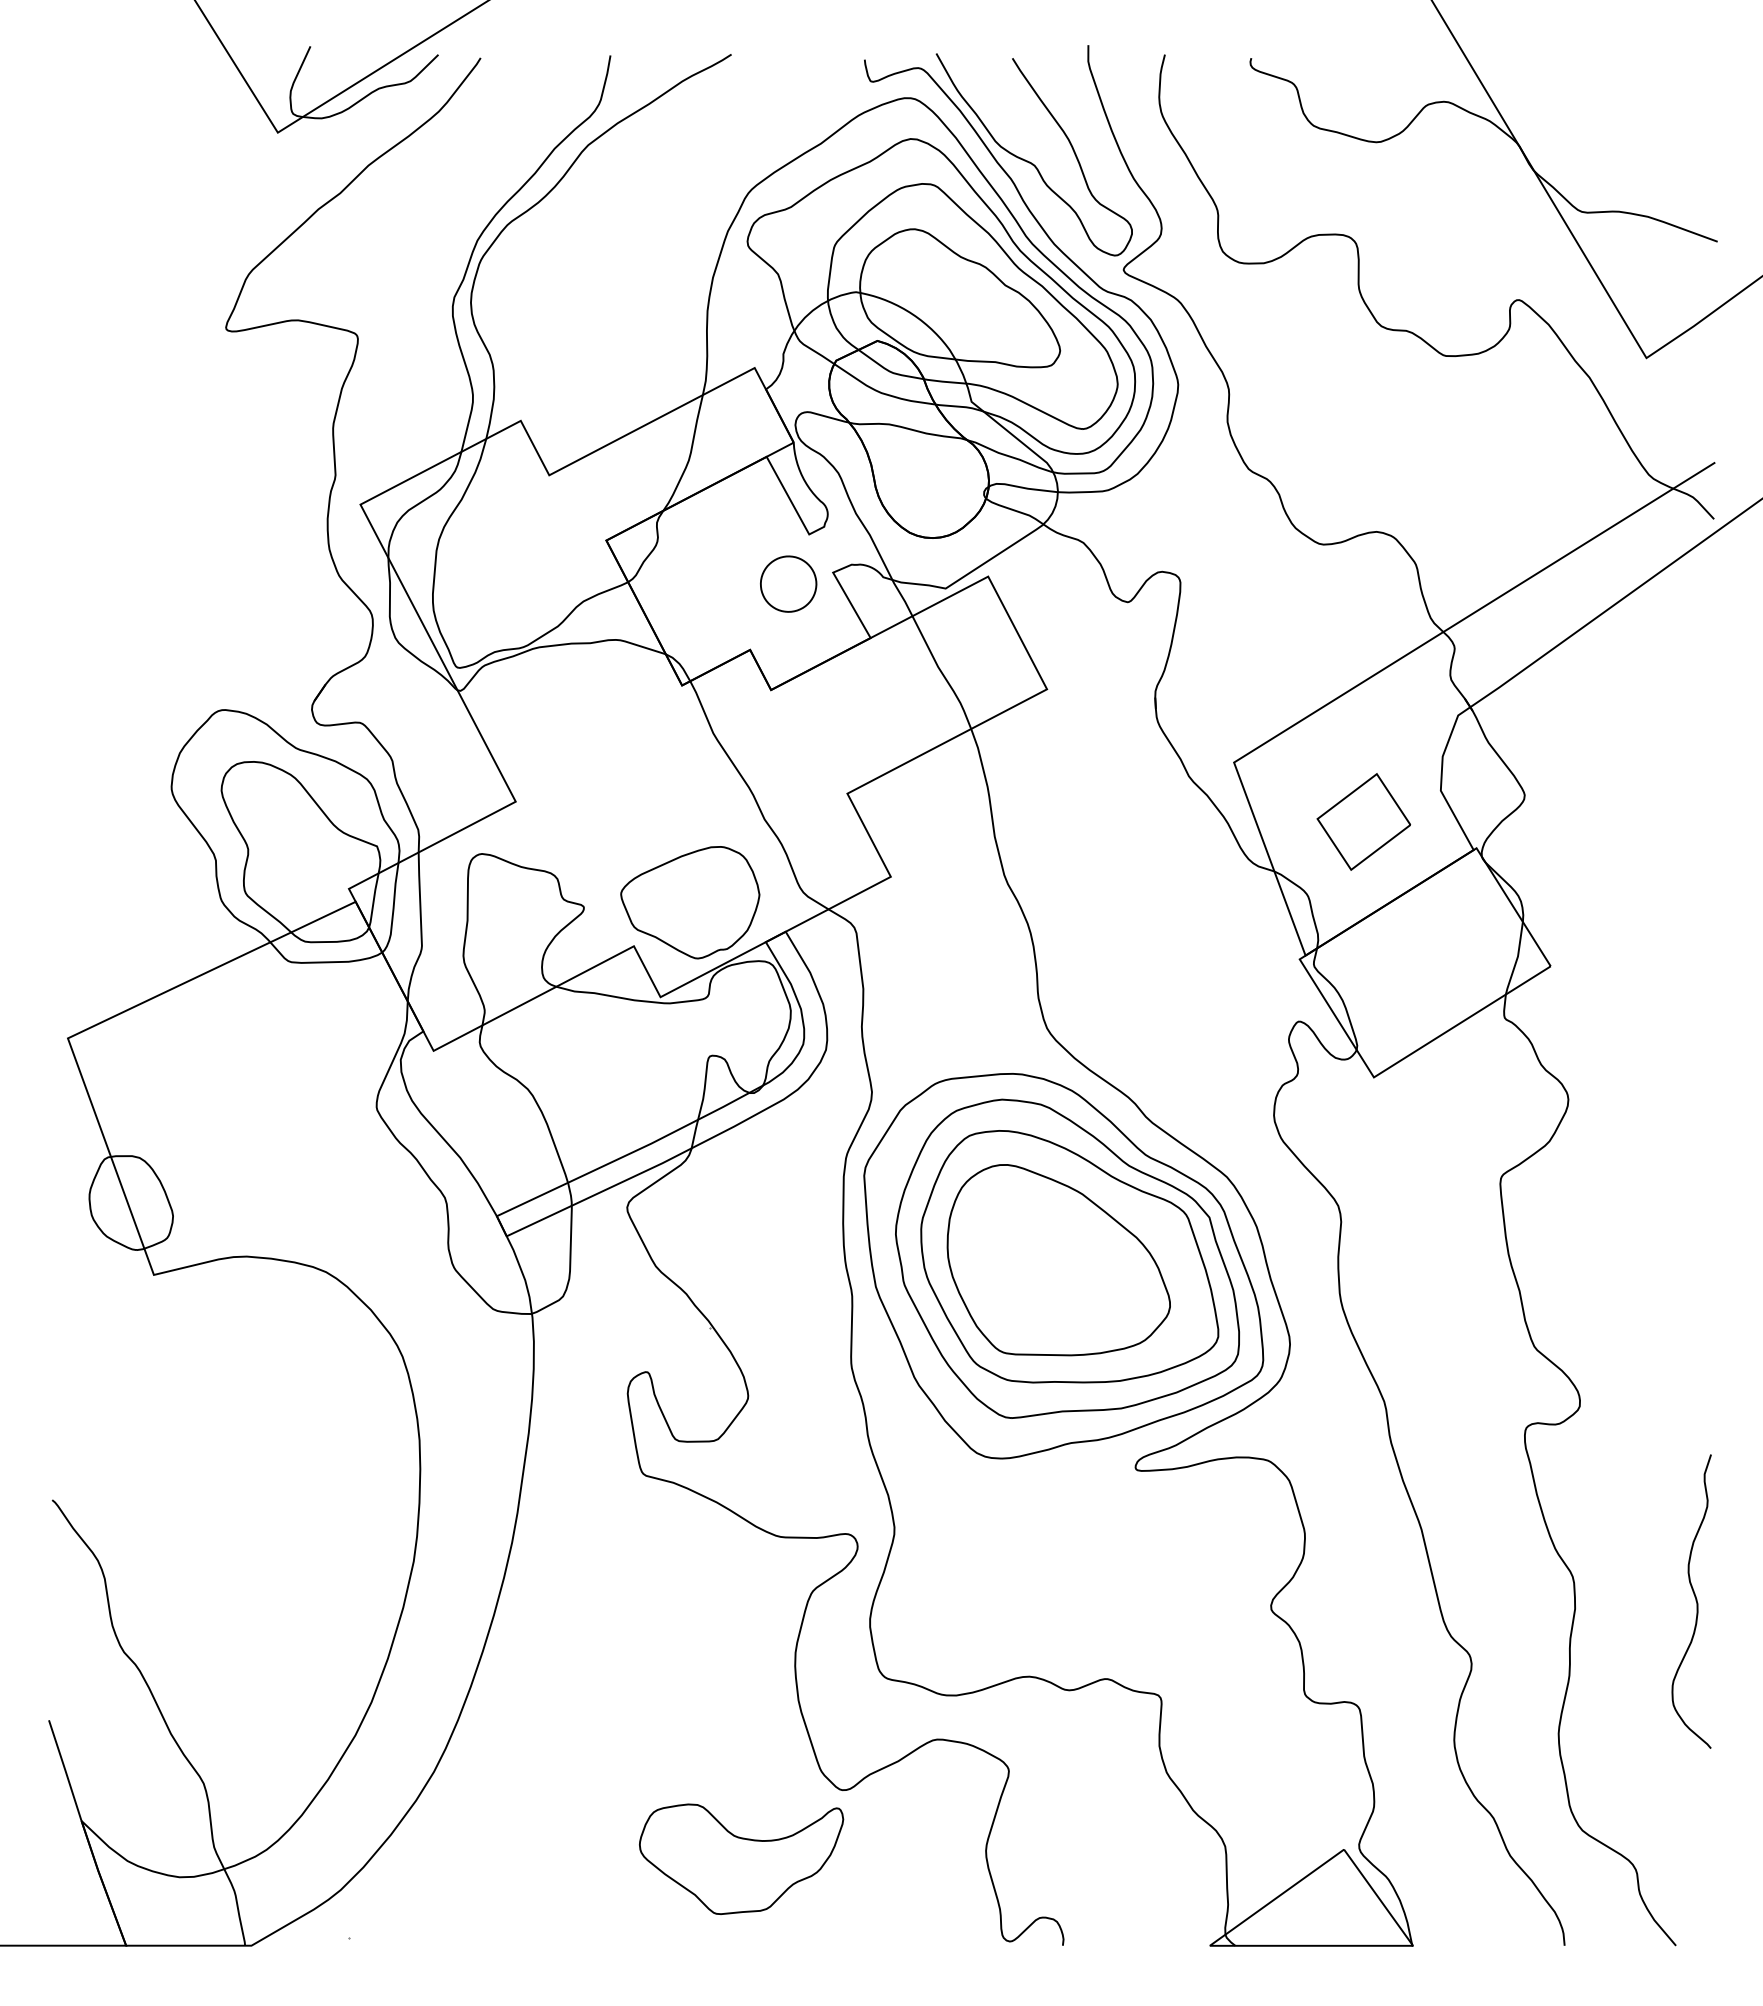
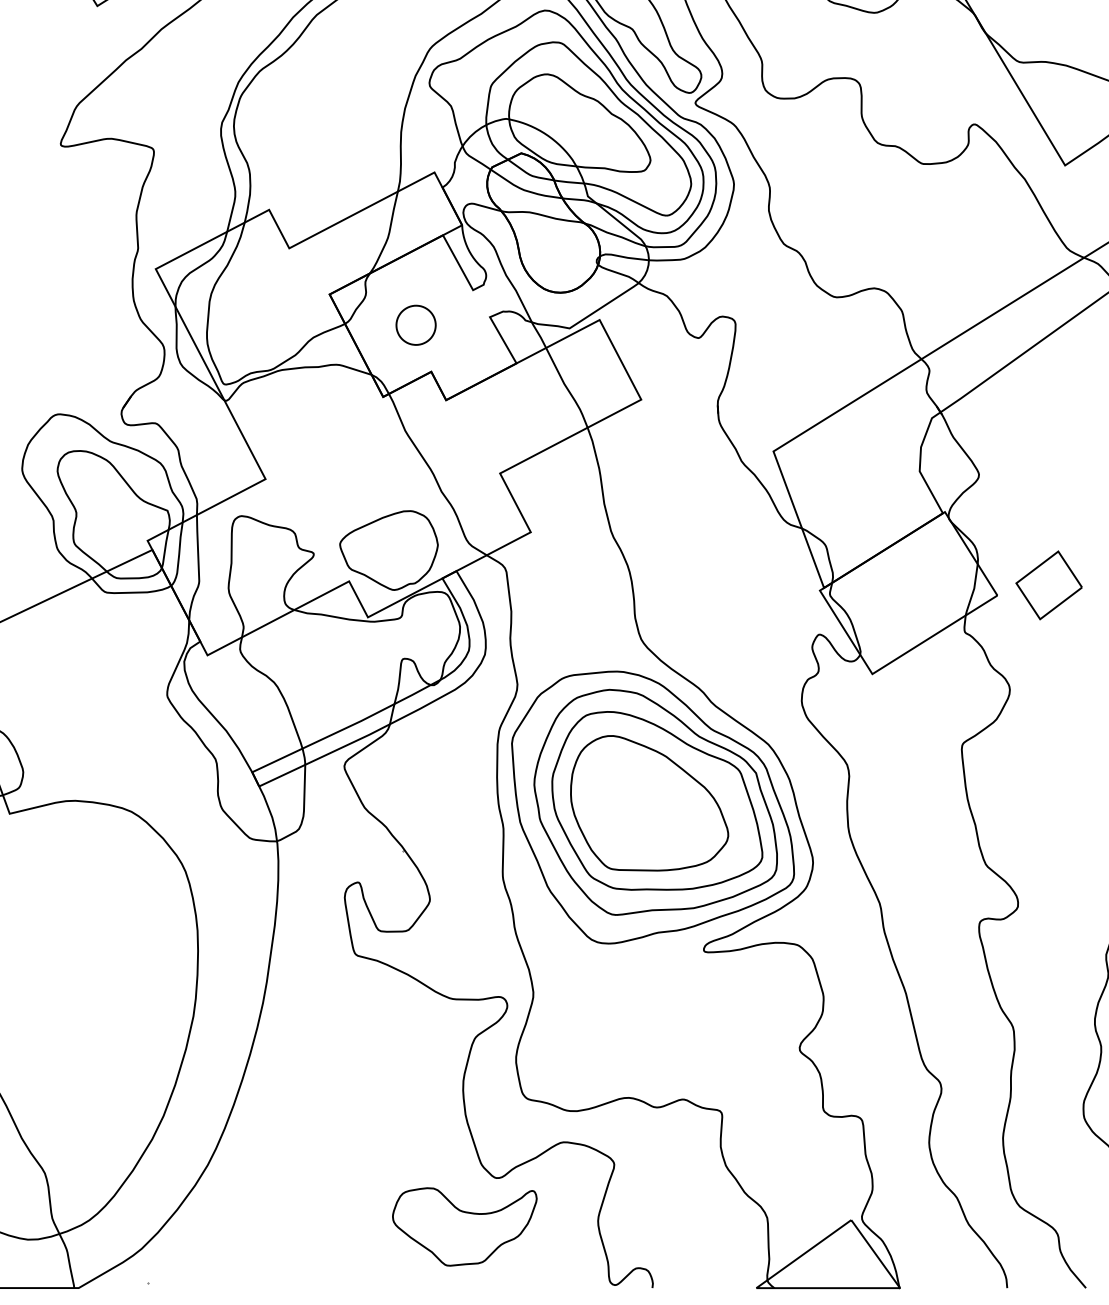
part: (788, 583) -> (416, 324), moved
part: (1363, 821) -> (1048, 585), moved
part: (741, 1858) -> (464, 1226), moved

